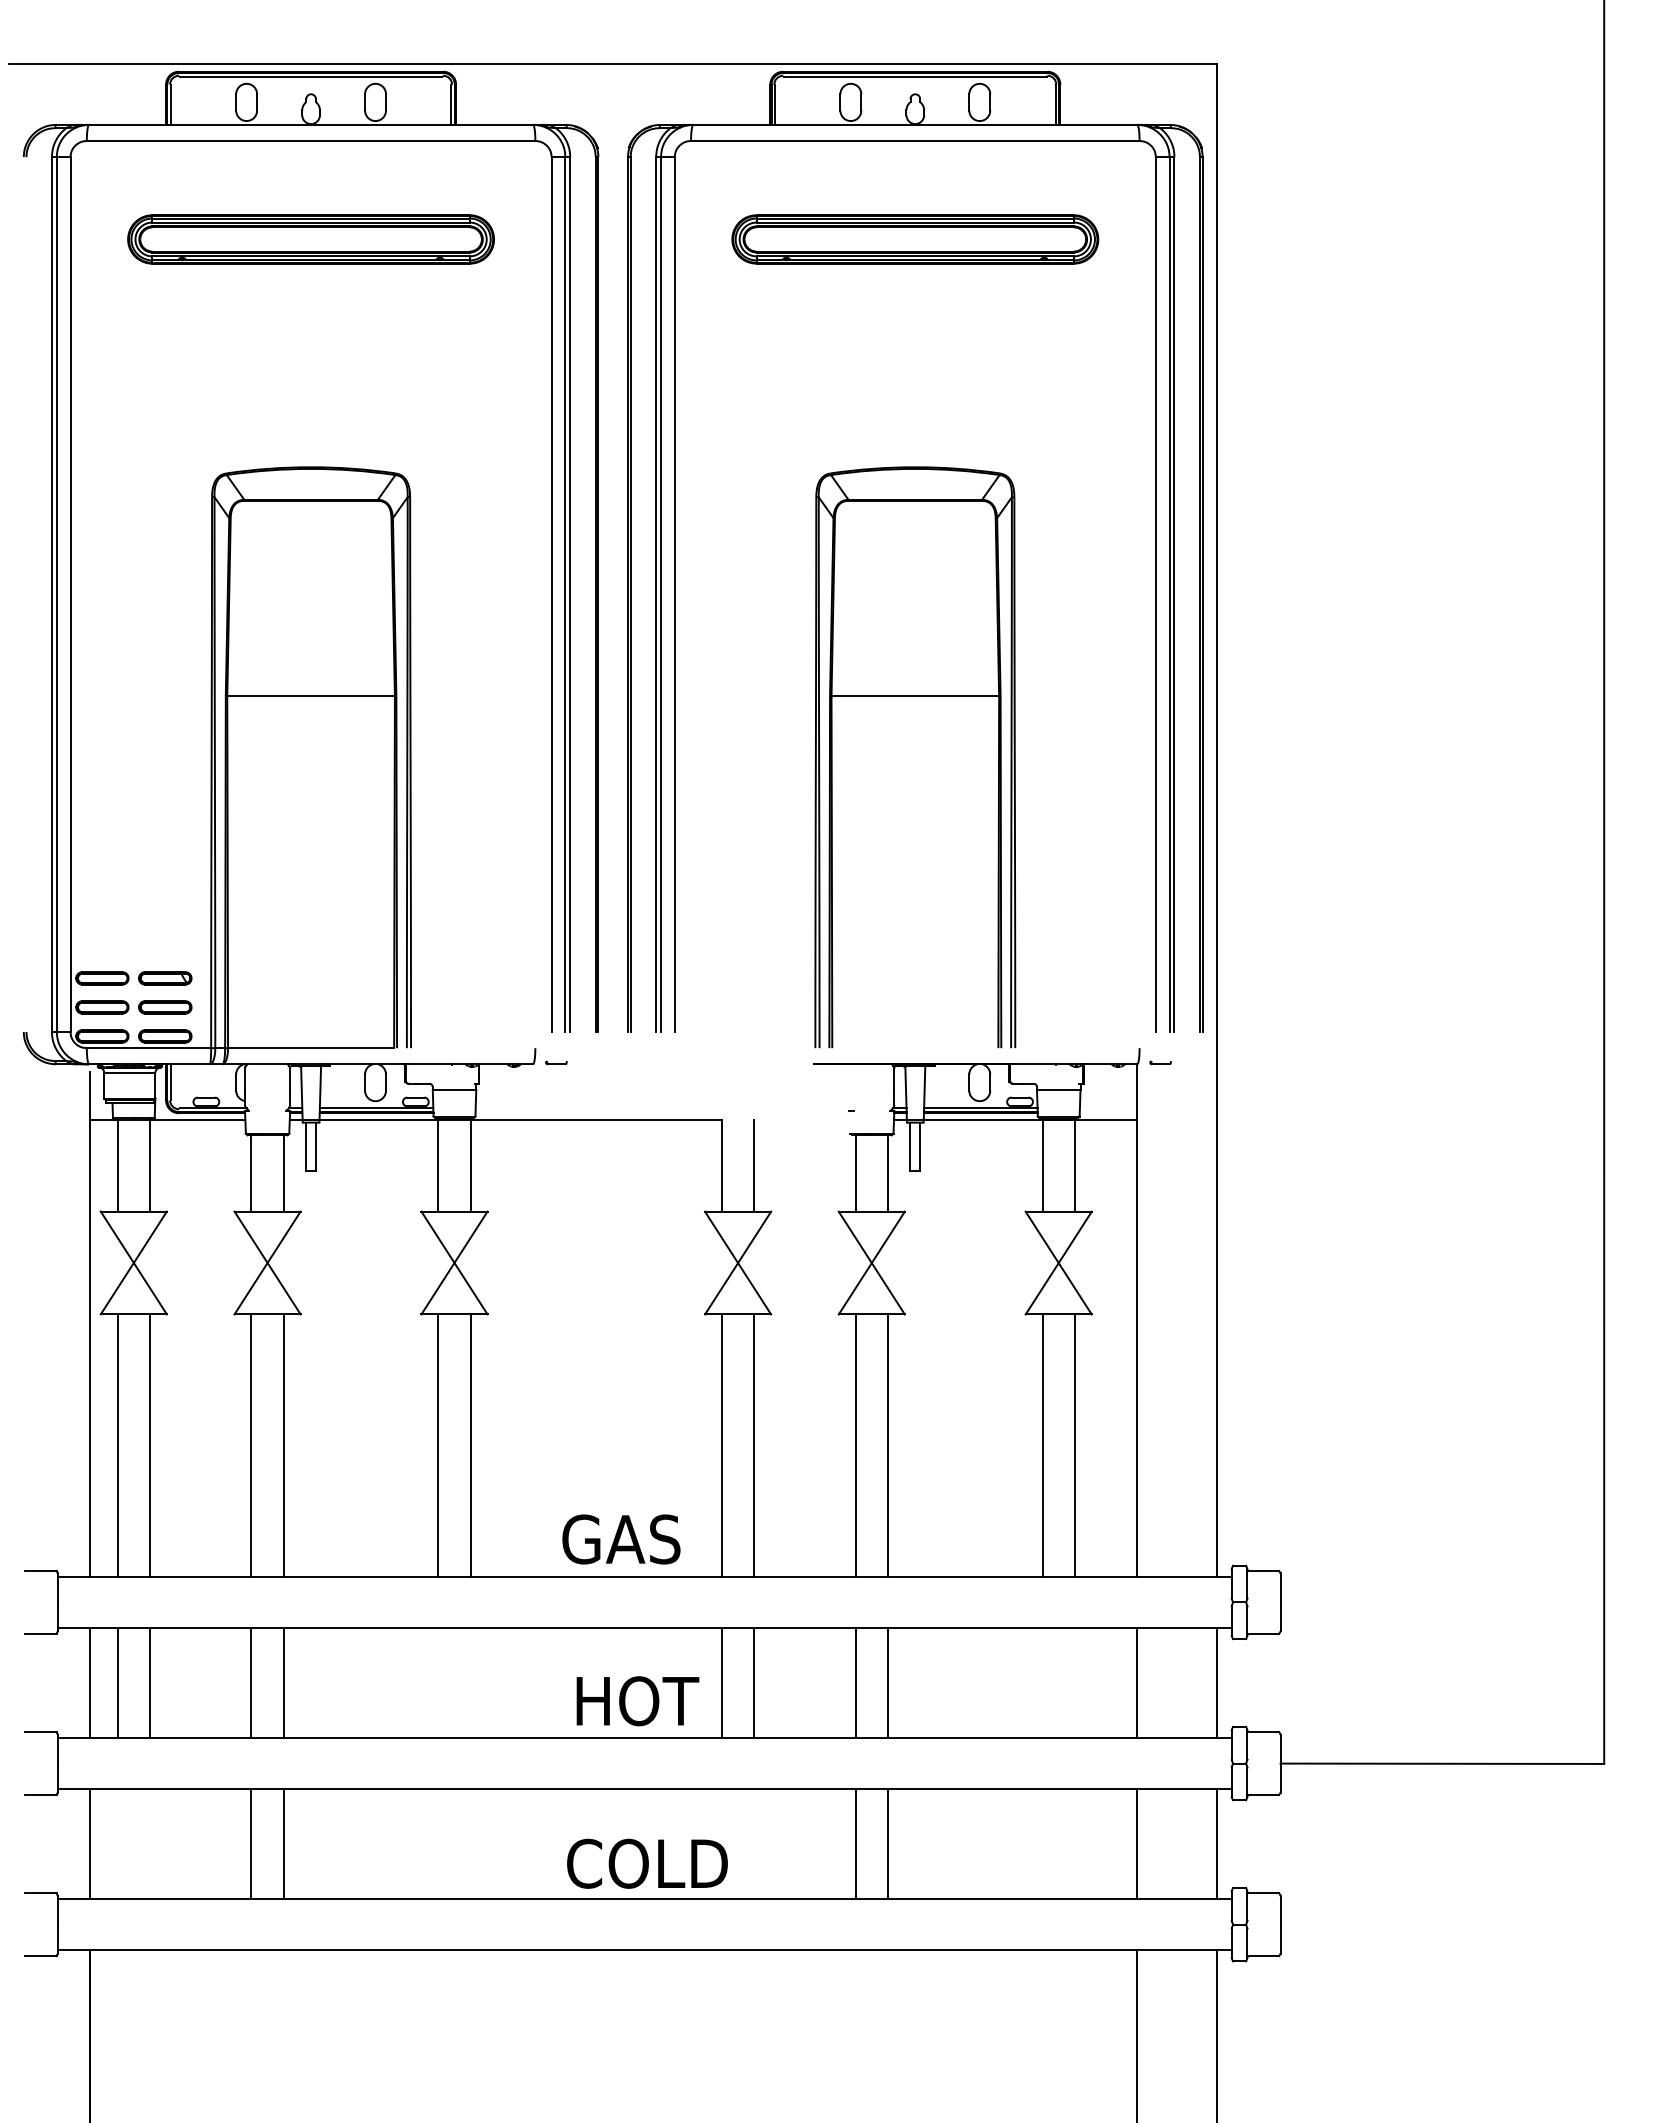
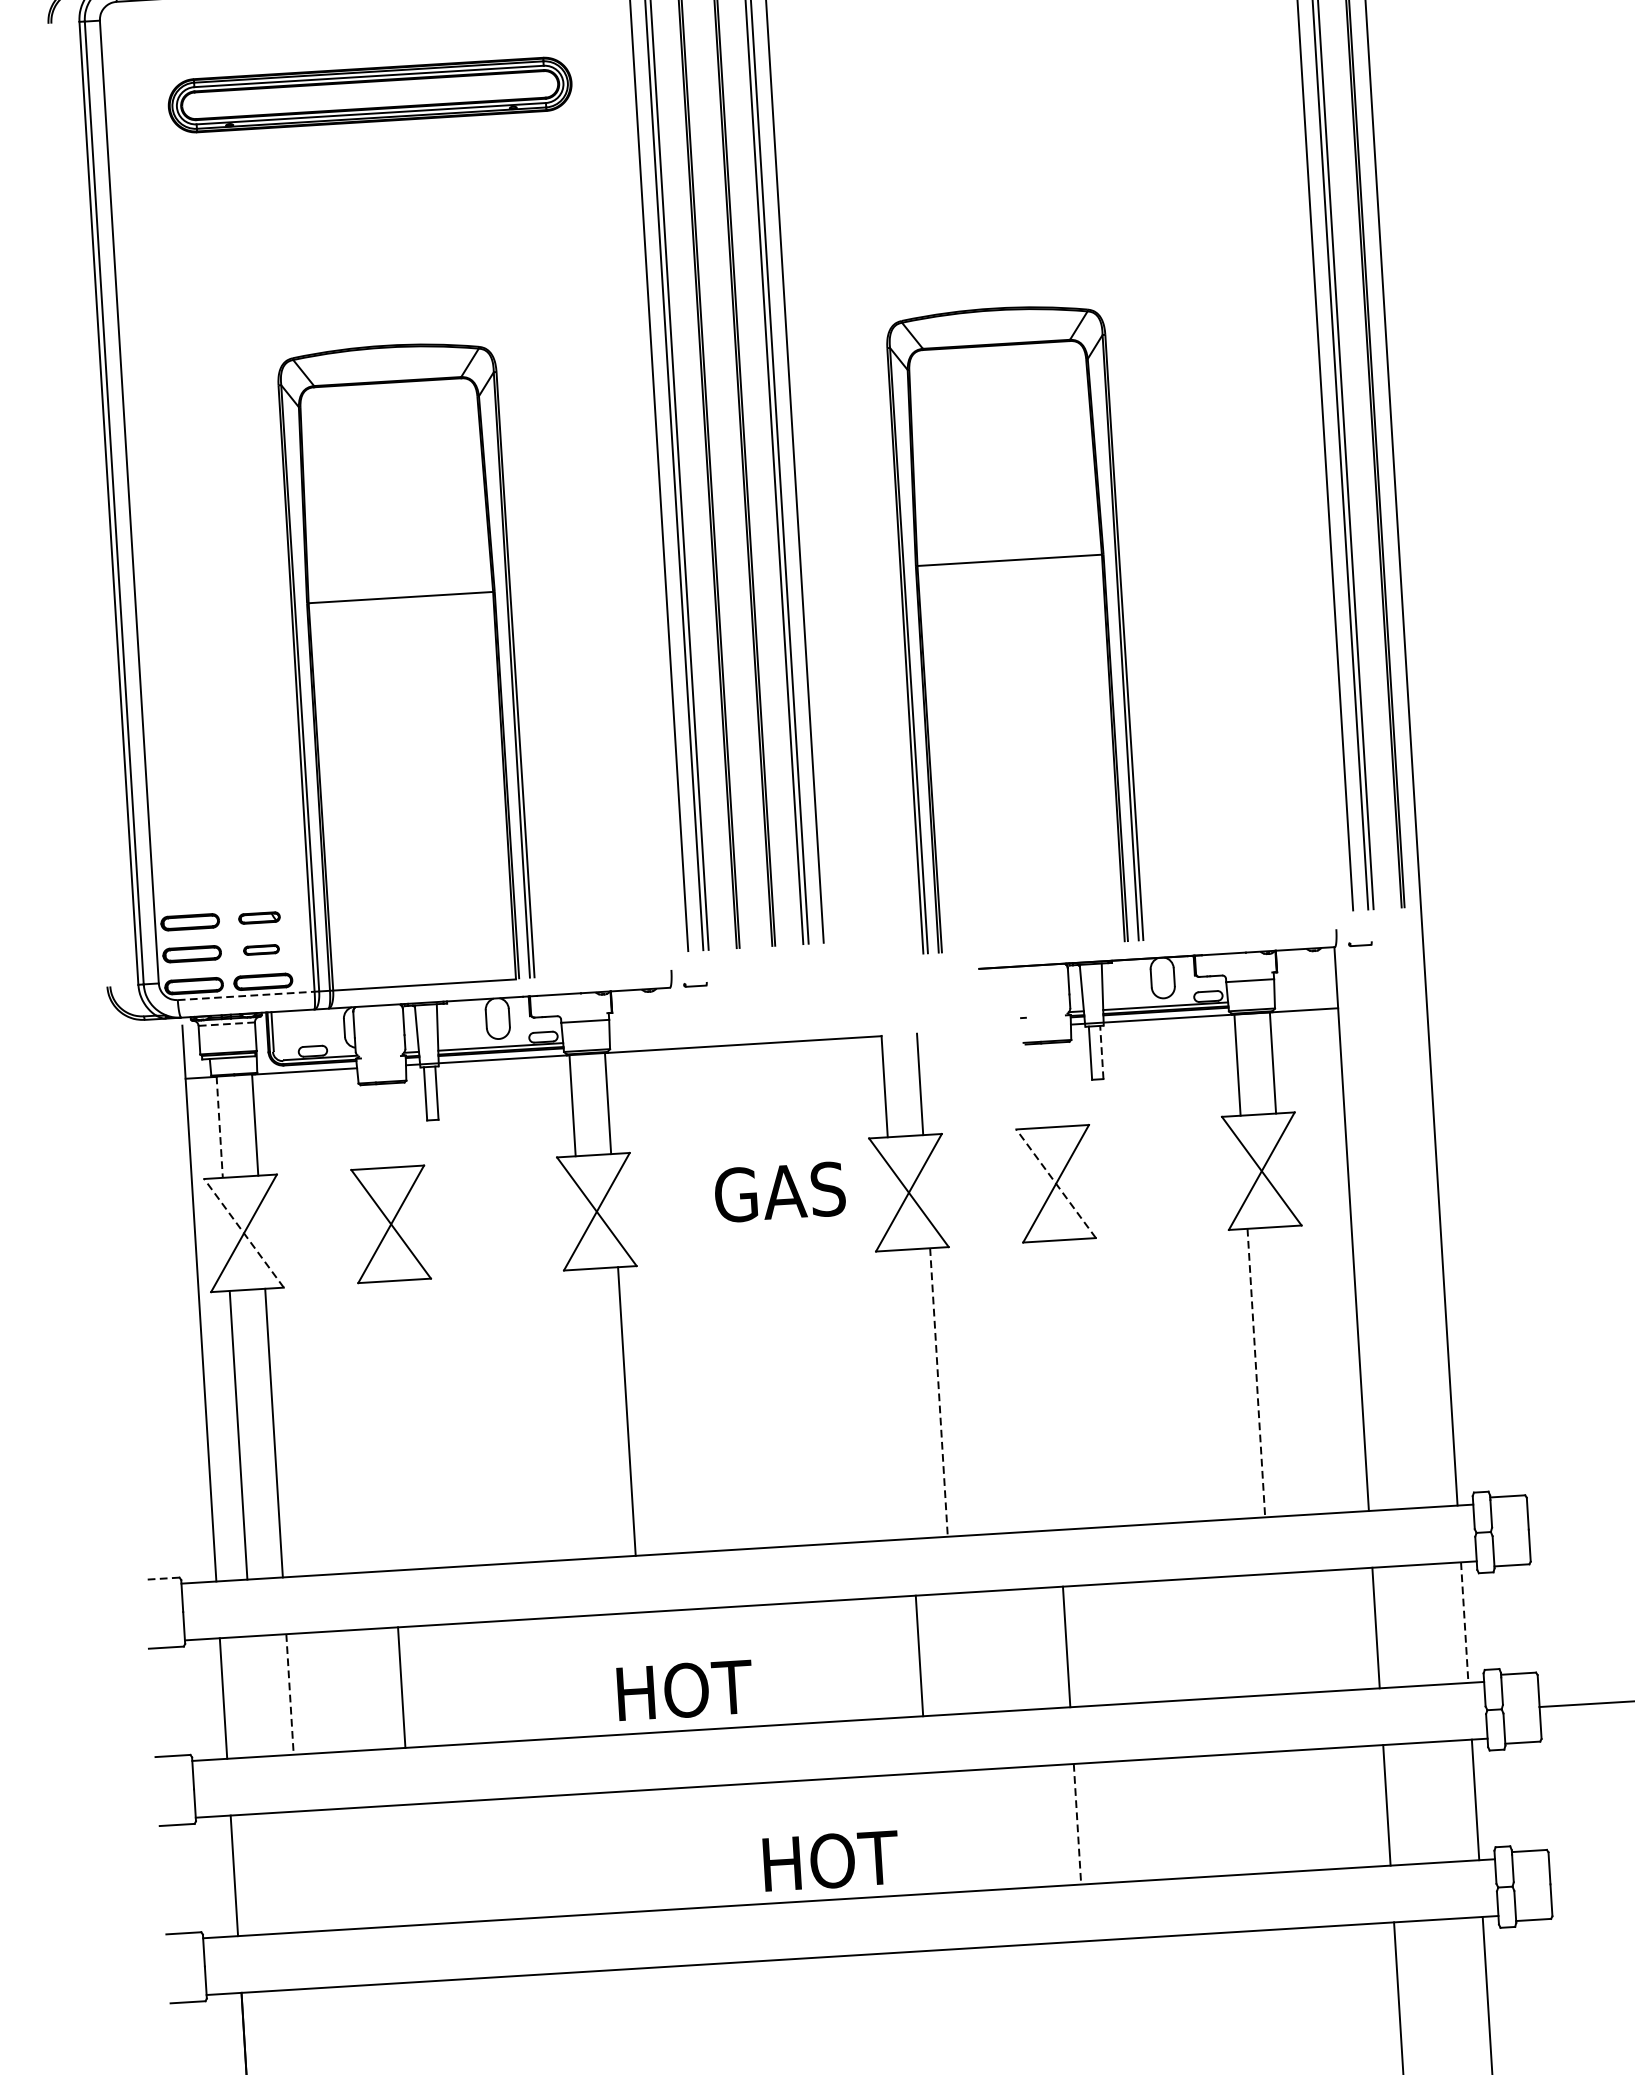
part: (915, 239) -> (1035, 54), removed
part: (915, 696) -> (1009, 560), moved
part: (165, 978) -> (259, 918), size x0.7
part: (165, 1007) -> (261, 950), size x0.6
line: (149, 1048) -> (246, 996), solid -> dashed
line: (129, 1072) -> (226, 1024), solid -> dashed
line: (920, 1146) -> (1101, 1052), solid -> dashed
line: (117, 1166) -> (219, 1128), solid -> dashed
line: (251, 1173) -> (367, 1126), removed
line: (283, 1173) -> (402, 1124), removed
line: (855, 1173) -> (1032, 1086), removed
line: (887, 1173) -> (1067, 1084), removed
line: (133, 1262) -> (243, 1232), solid -> dashed
line: (871, 1262) -> (1055, 1183), solid -> dashed
line: (251, 1445) -> (385, 1426), removed
line: (283, 1445) -> (420, 1424), removed
line: (438, 1445) -> (591, 1413), removed
line: (721, 1445) -> (902, 1394), removed
line: (855, 1445) -> (1050, 1385), removed
line: (887, 1445) -> (1085, 1383), removed
line: (1074, 1445) -> (1291, 1370), removed
line: (754, 1446) -> (939, 1393), solid -> dashed
line: (1042, 1446) -> (1256, 1374), solid -> dashed
text: (621, 1539) -> (780, 1192), moved
line: (40, 1571) -> (162, 1579), solid -> dashed
line: (117, 1682) -> (254, 1696), removed
line: (283, 1682) -> (436, 1684), removed
line: (754, 1682) -> (955, 1653), removed
line: (887, 1682) -> (1101, 1644), removed
line: (149, 1683) -> (289, 1695), solid -> dashed
line: (1217, 1683) -> (1464, 1623), solid -> dashed
text: (637, 1701) -> (684, 1690), moved
line: (251, 1843) -> (412, 1864), removed
line: (283, 1843) -> (447, 1862), removed
line: (887, 1843) -> (1112, 1821), removed
line: (855, 1844) -> (1077, 1824), solid -> dashed
text: (647, 1863) -> (849, 1859), COLD -> HOT

